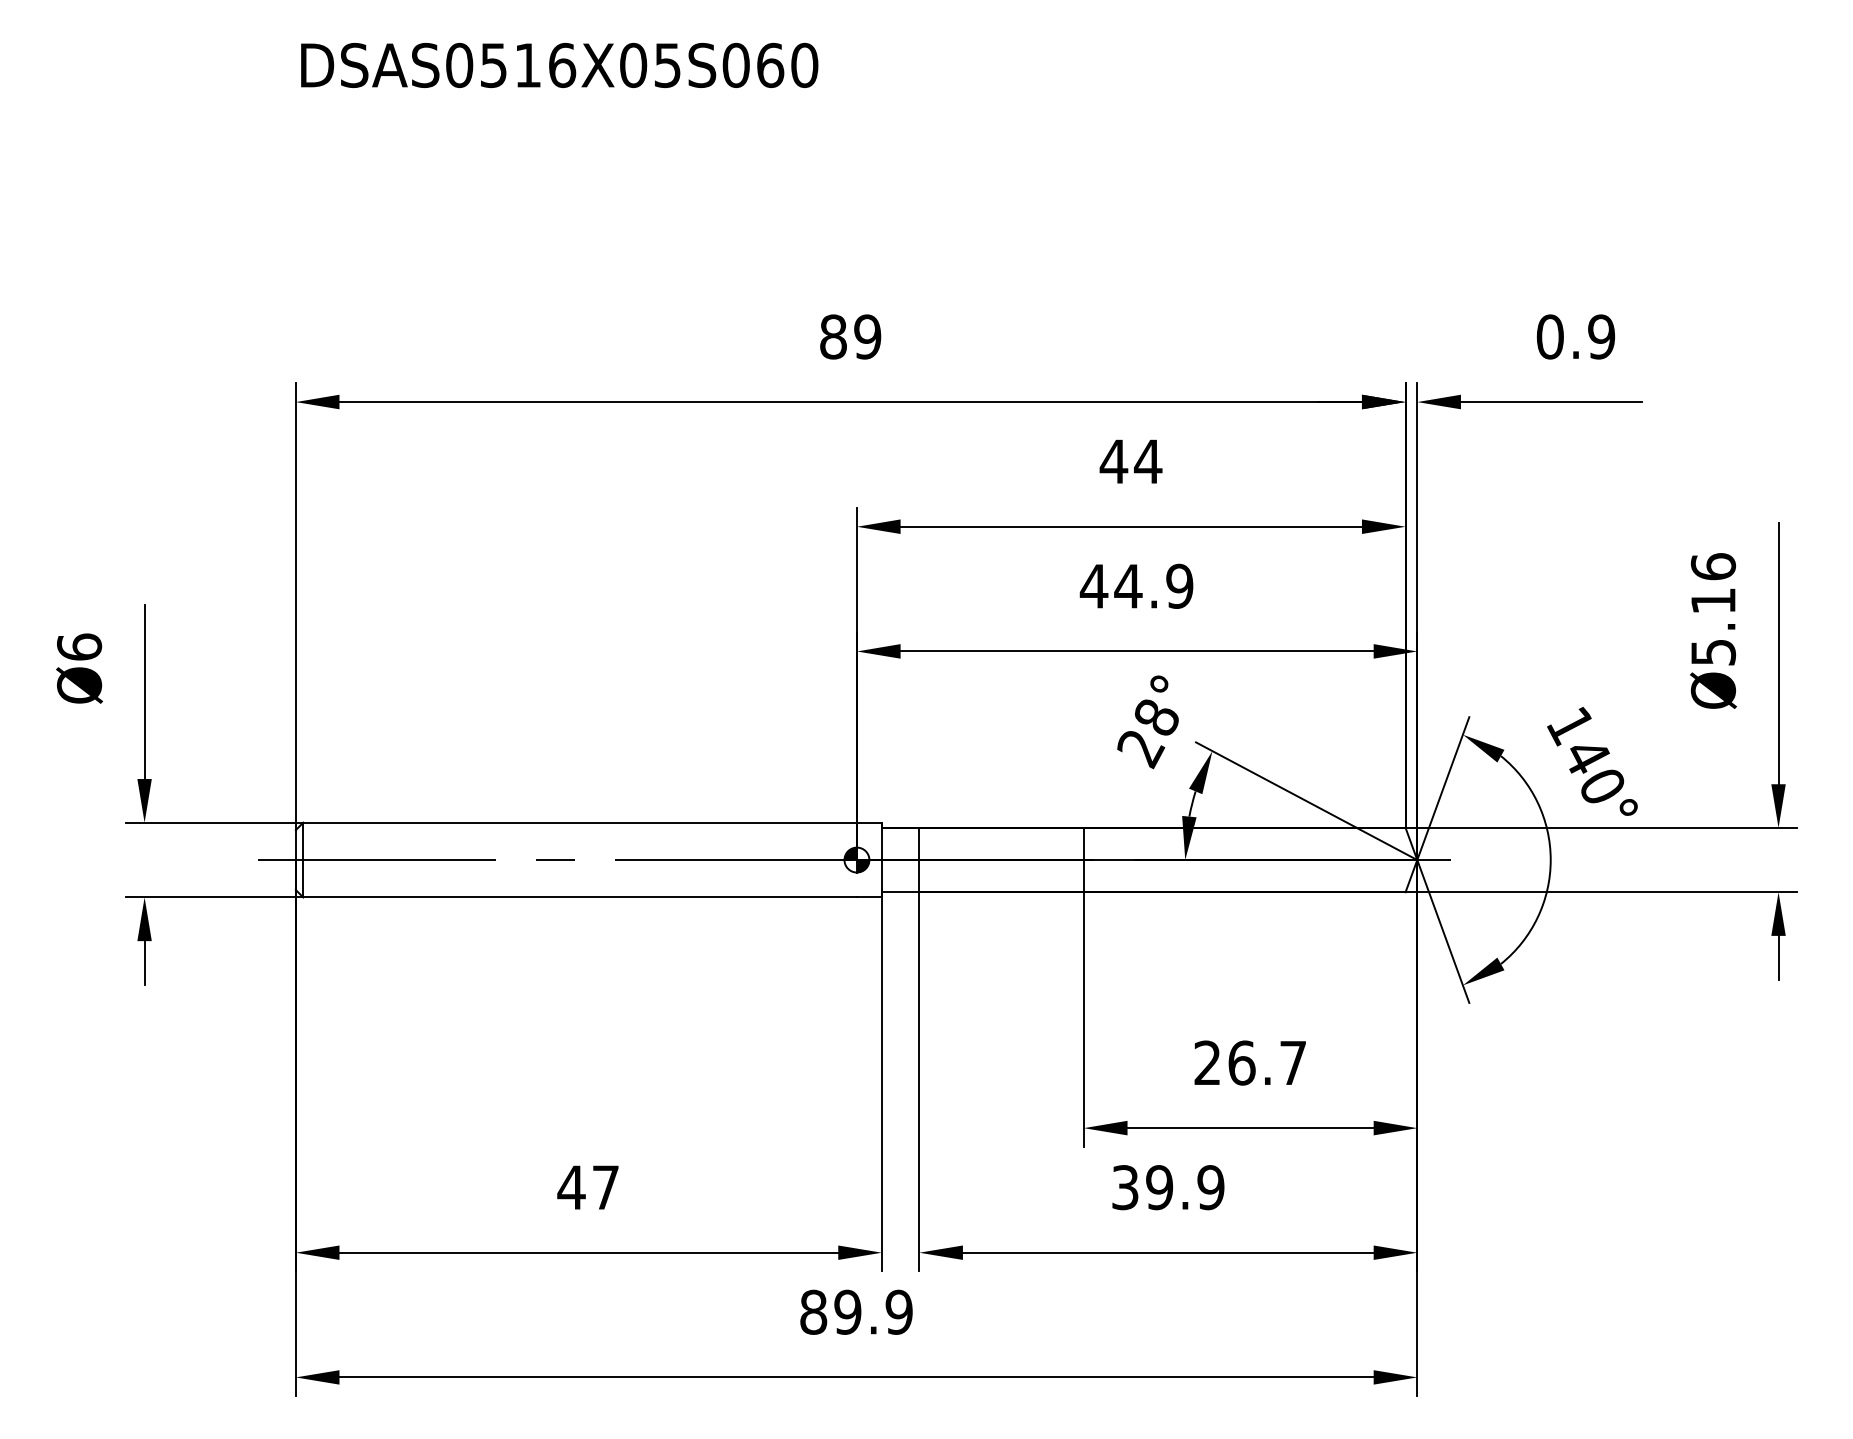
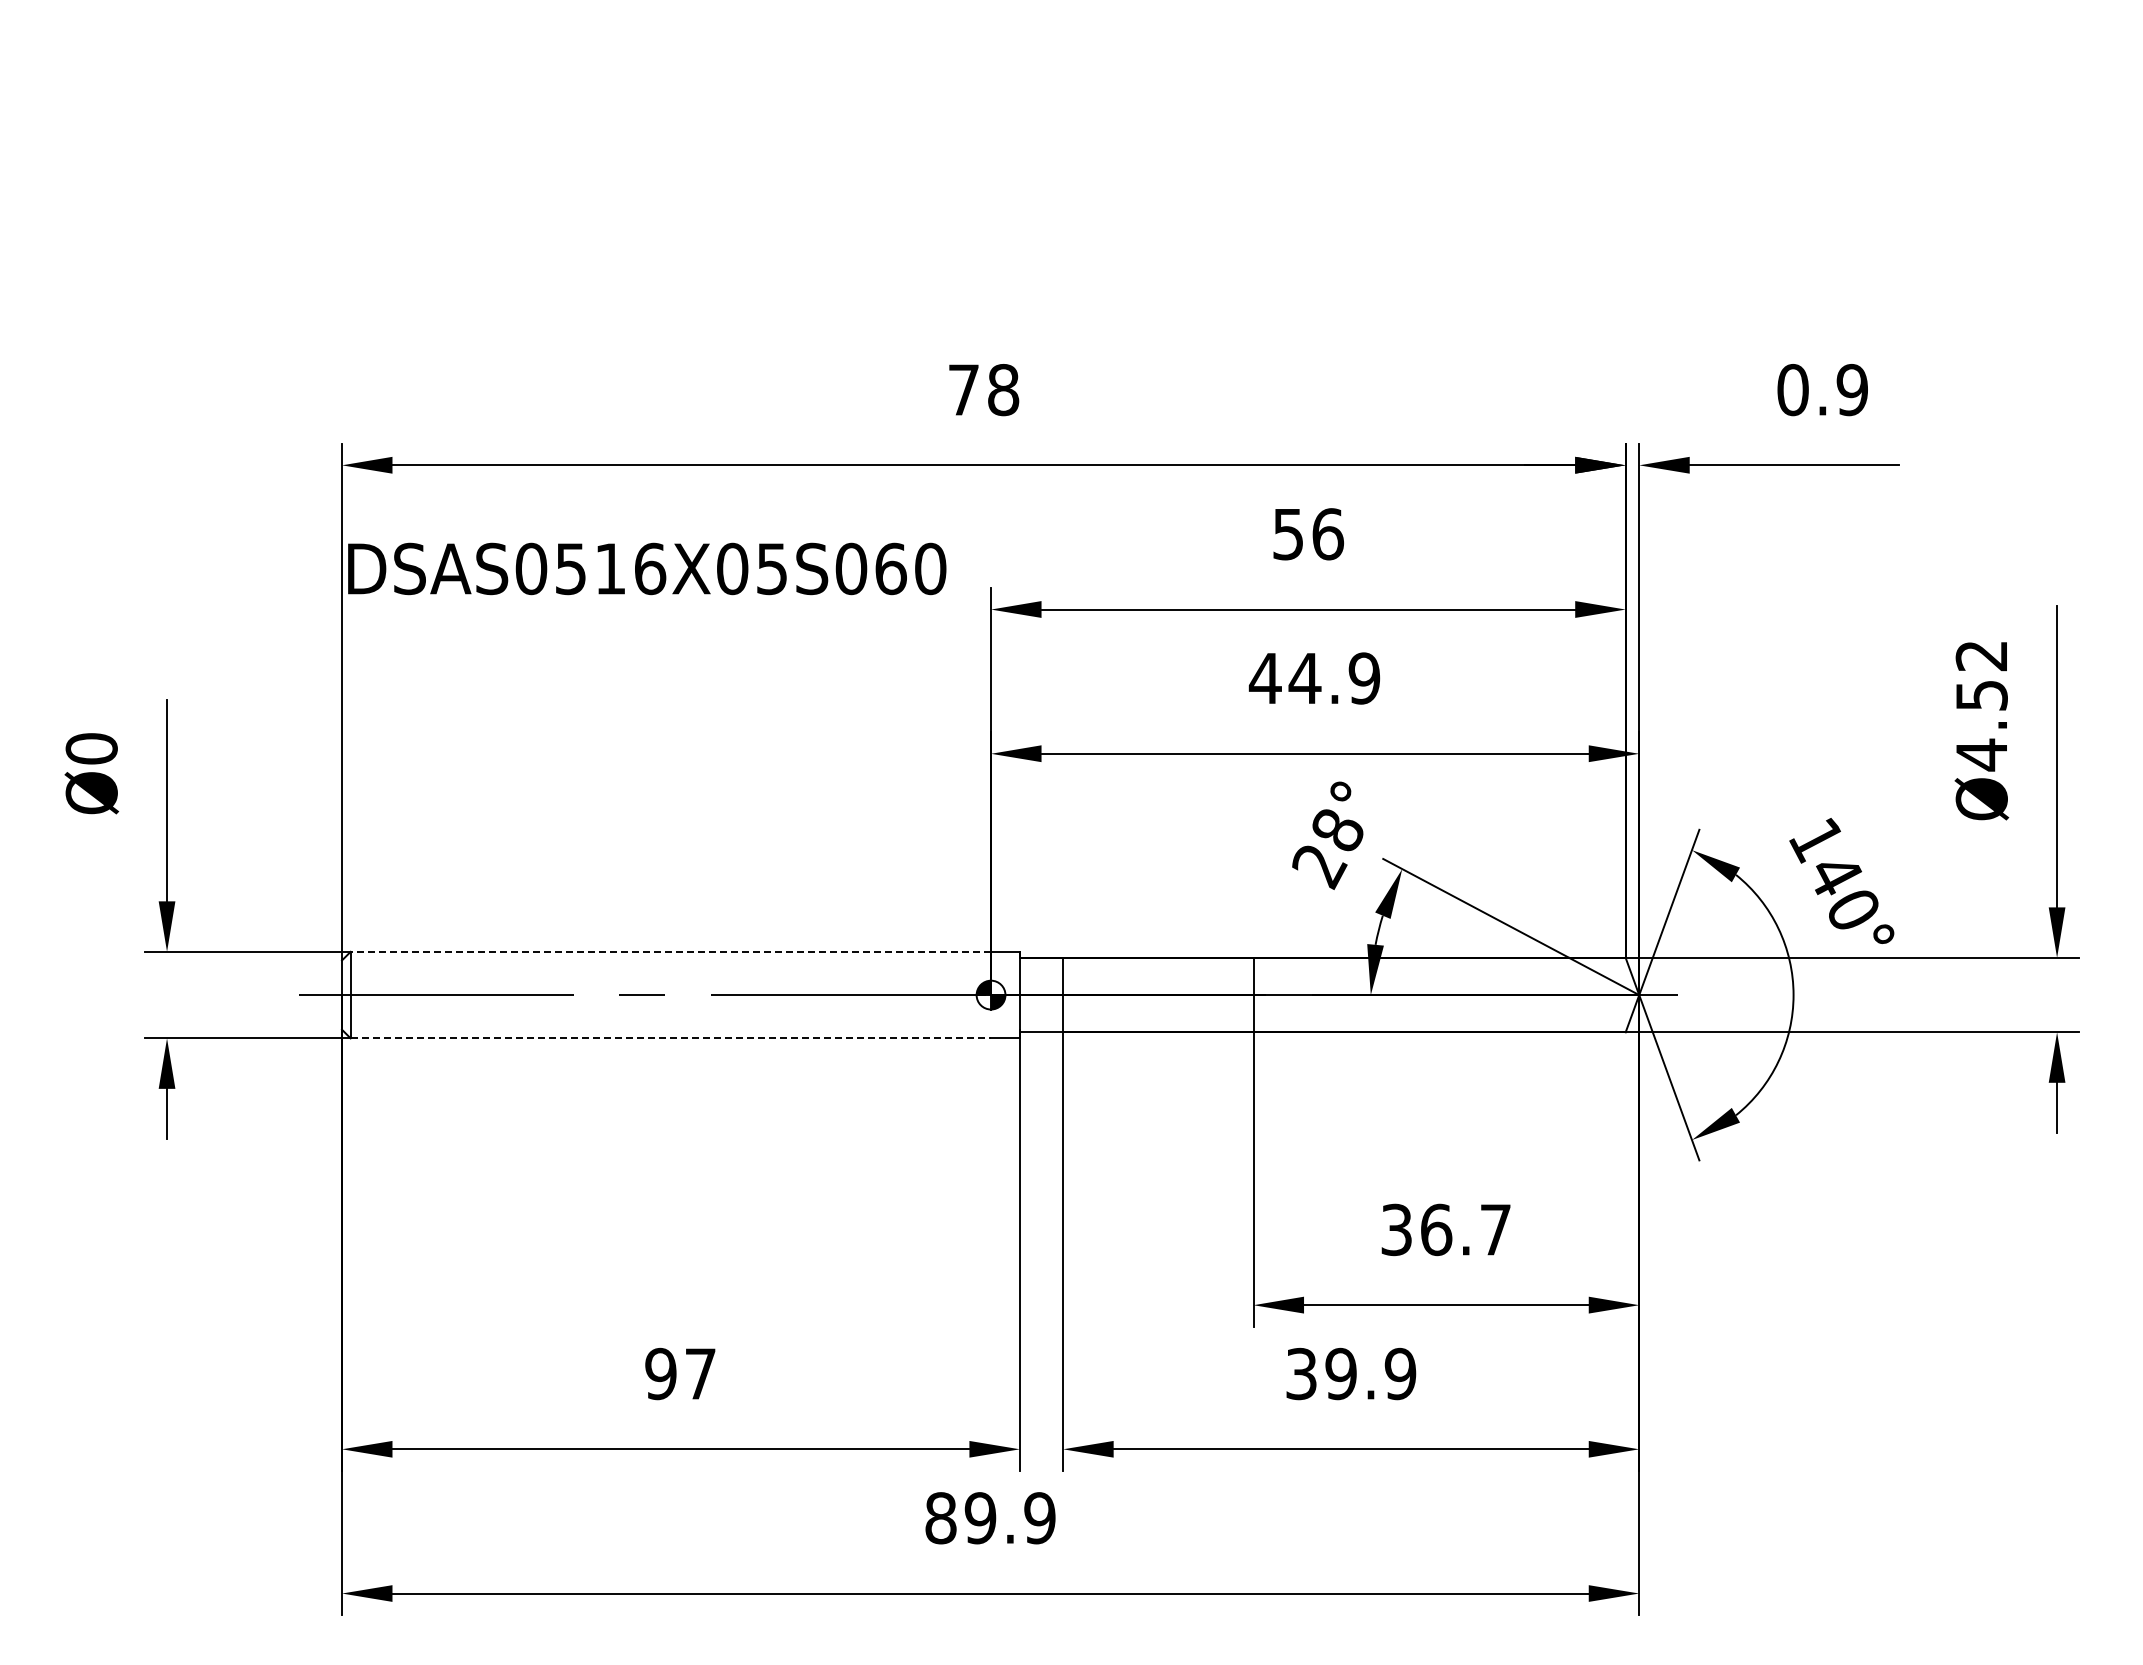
text: (559, 65) -> (647, 568), moved
text: (850, 337) -> (983, 390), 89 -> 78
text: (1130, 461) -> (1307, 534), 44 -> 56
text: (1713, 609) -> (1981, 705), Ø5.16 -> Ø4.52
text: (79, 646) -> (91, 748), Ø6 -> Ø0
line: (579, 822) -> (670, 951), solid -> dashed
line: (580, 897) -> (671, 1038), solid -> dashed
text: (1207, 1063) -> (1396, 1230), 26.7 -> 36.7
text: (571, 1187) -> (660, 1373), 47 -> 97

